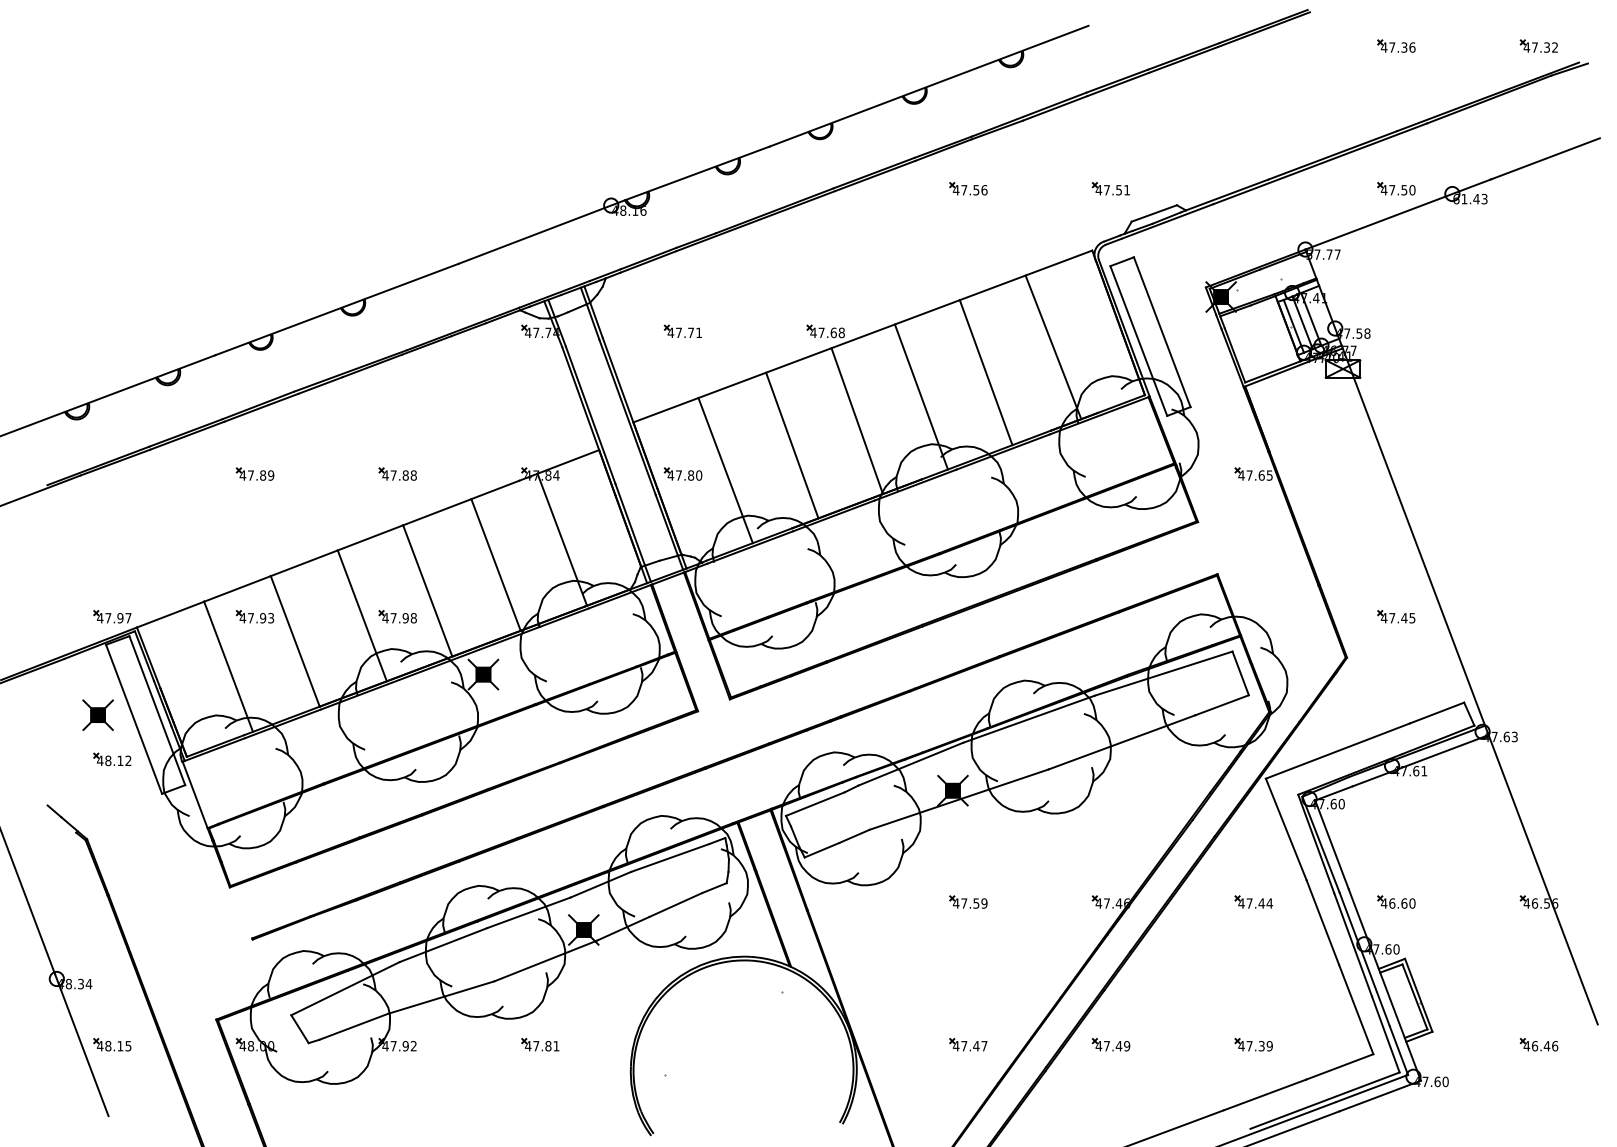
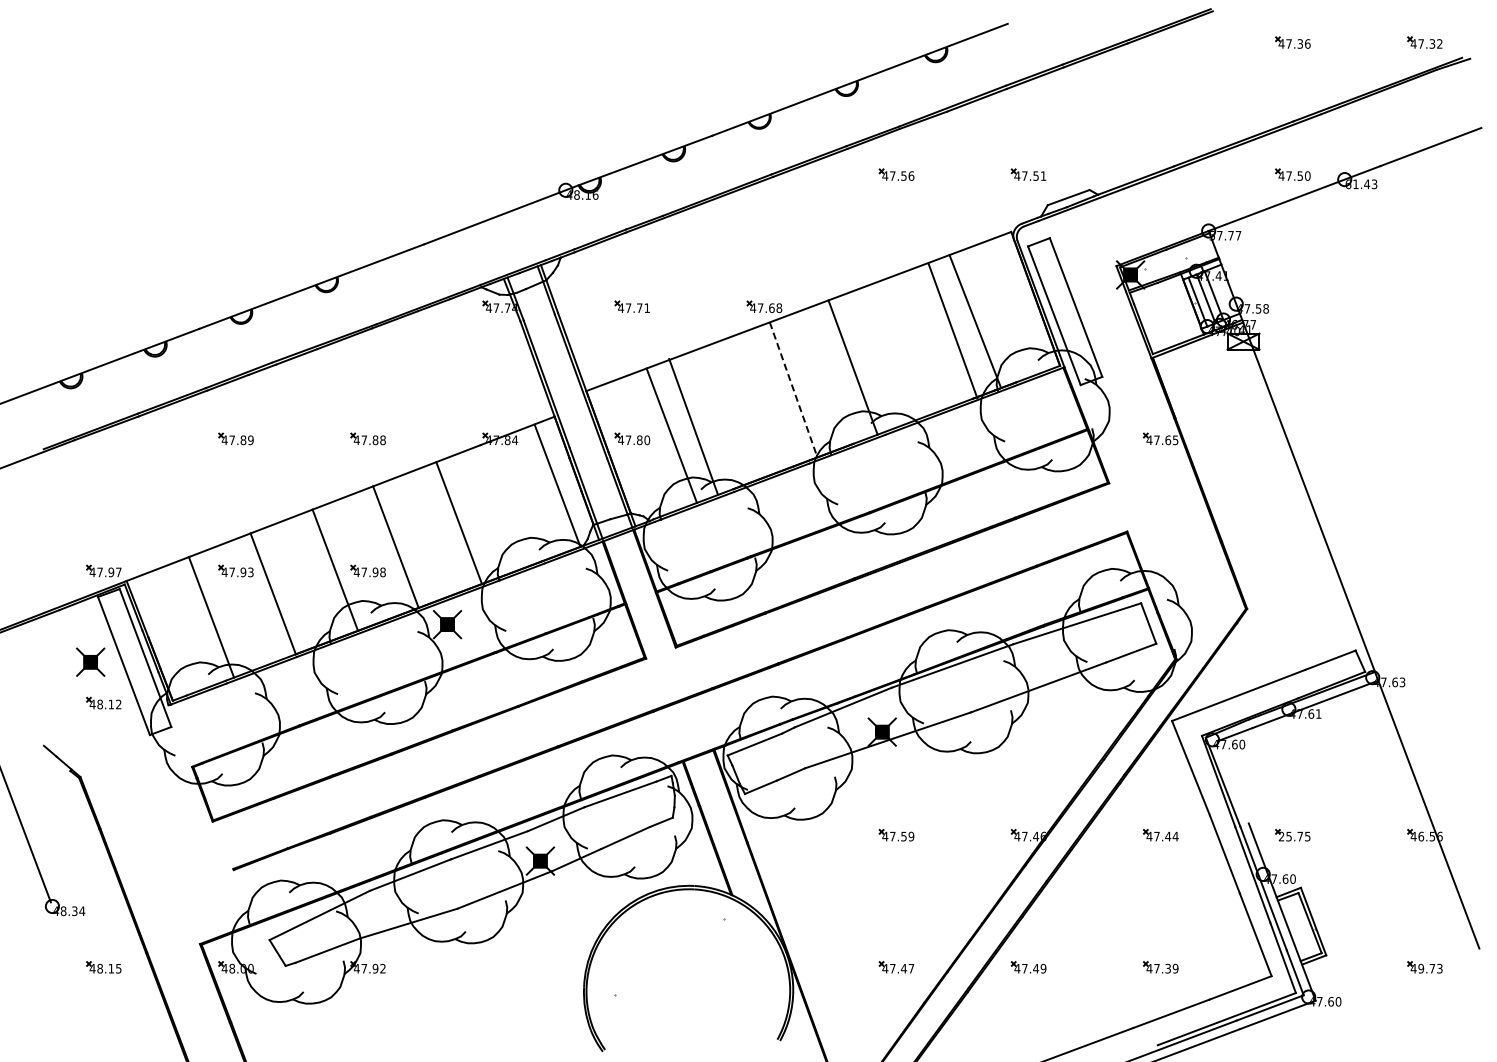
line: (985, 372) -> (952, 330), moved
line: (857, 420) -> (793, 389), solid -> dashed
line: (792, 445) -> (693, 426), moved
line: (562, 539) -> (557, 485), moved
part: (1395, 616) -> (1292, 570), removed
line: (195, 794) -> (180, 735), removed
line: (1331, 845) -> (1232, 782), removed
text: (1398, 903) -> (1294, 836), 46.60 -> 25.75
line: (81, 1044) -> (75, 967), removed
part: (539, 1044) -> (499, 967), removed
text: (1544, 1045) -> (1430, 968), 46.46 -> 49.73

